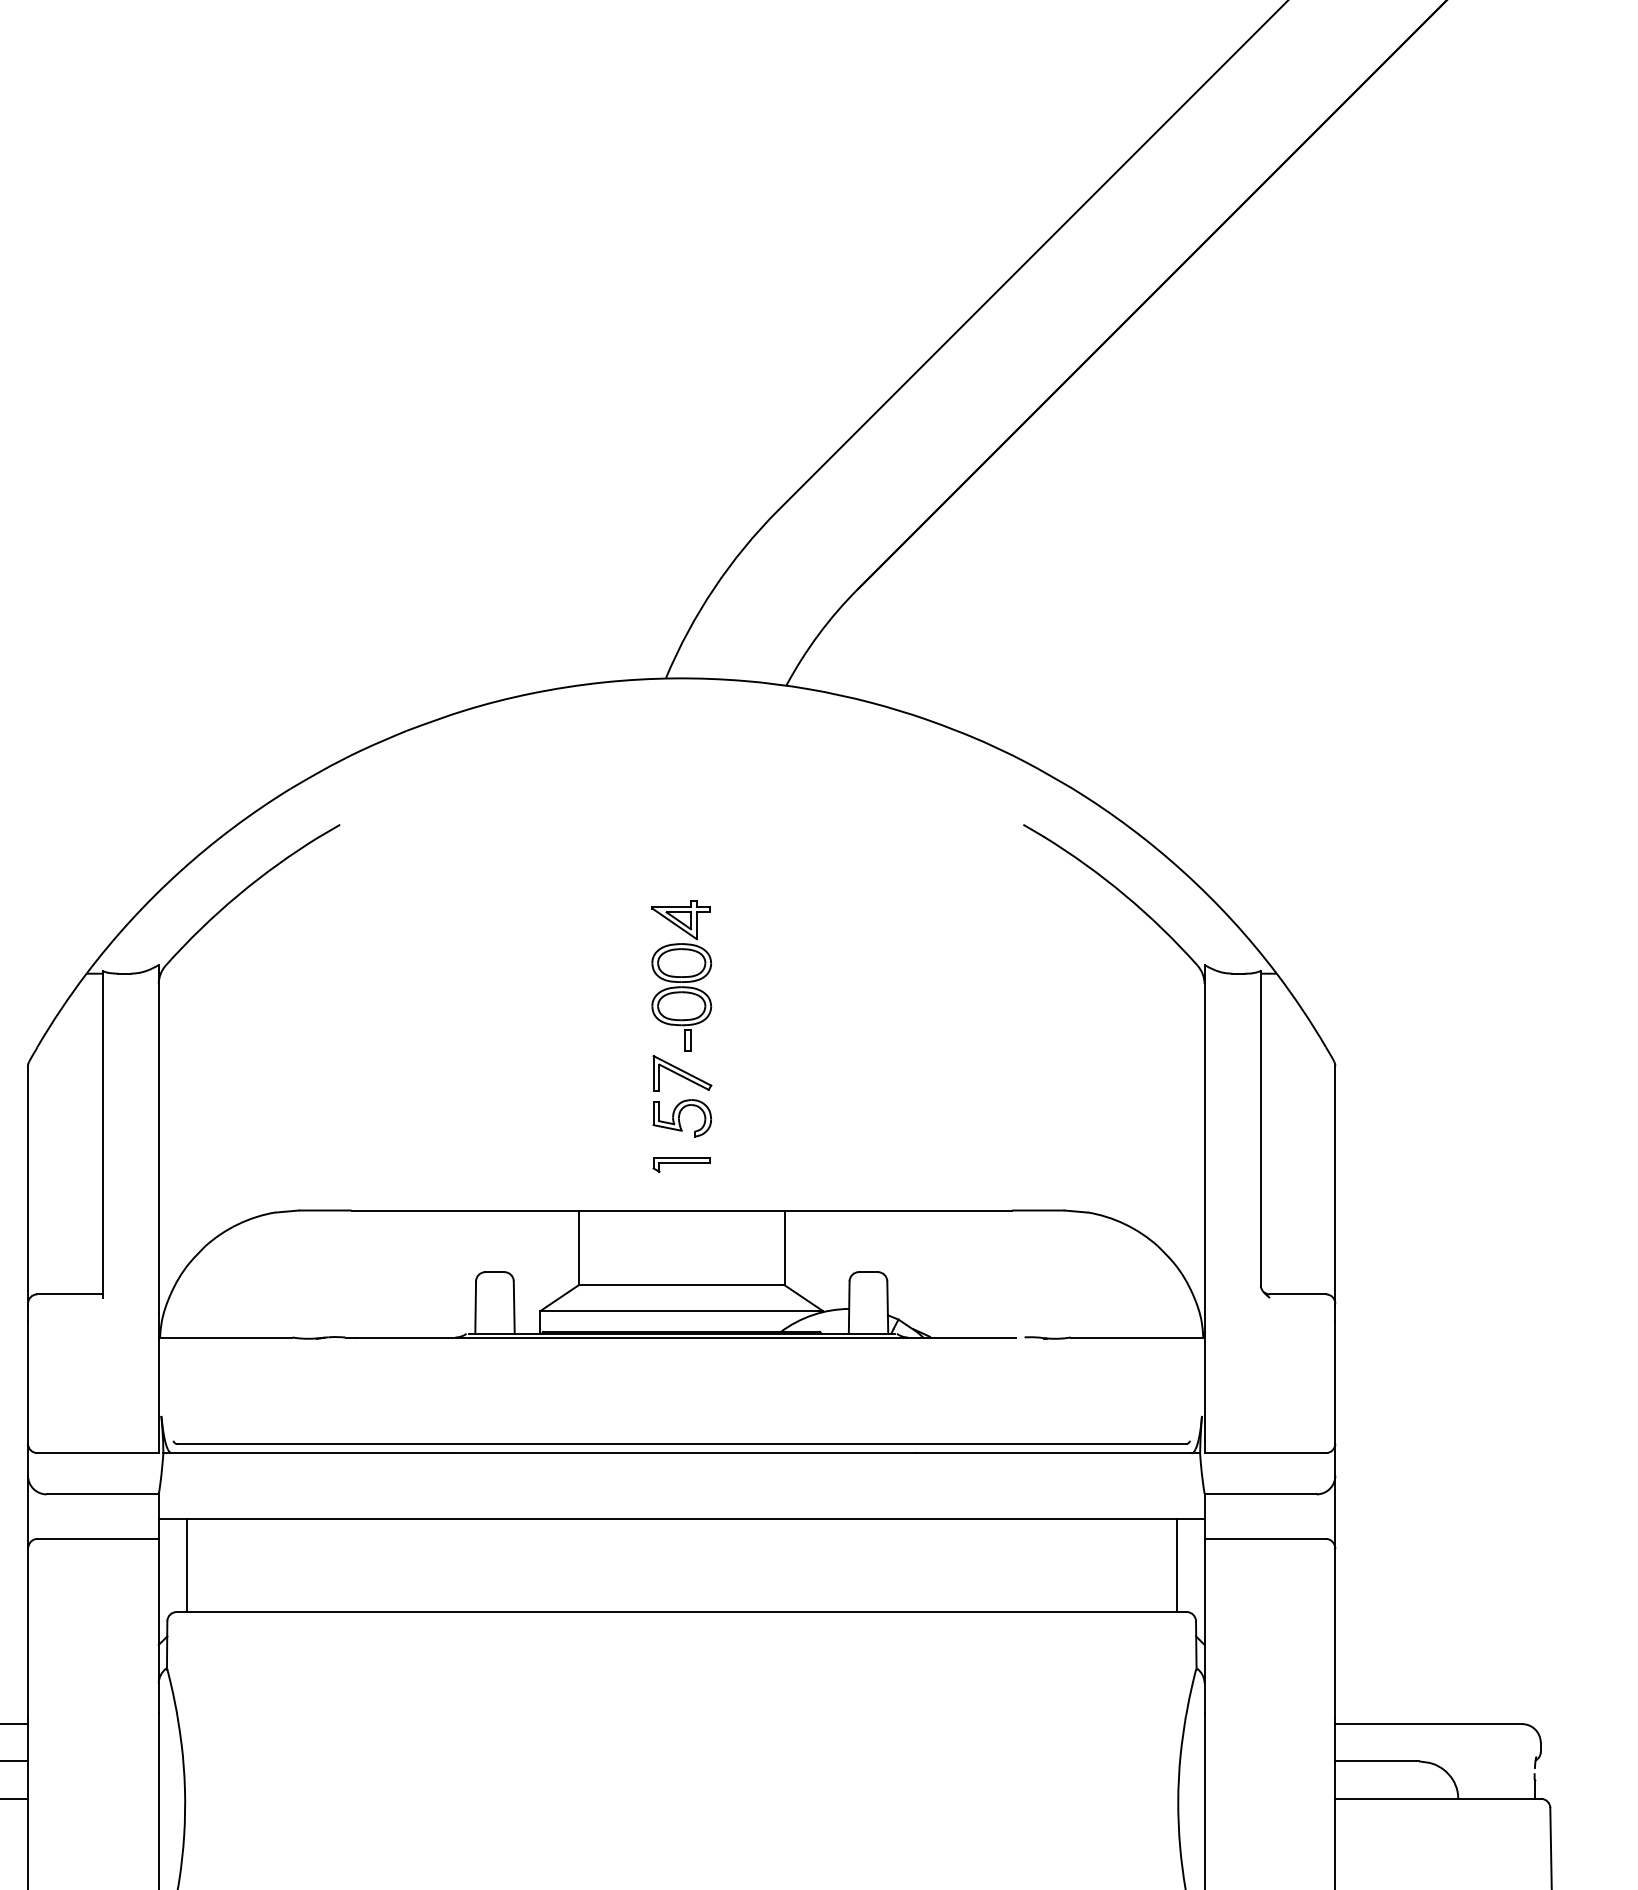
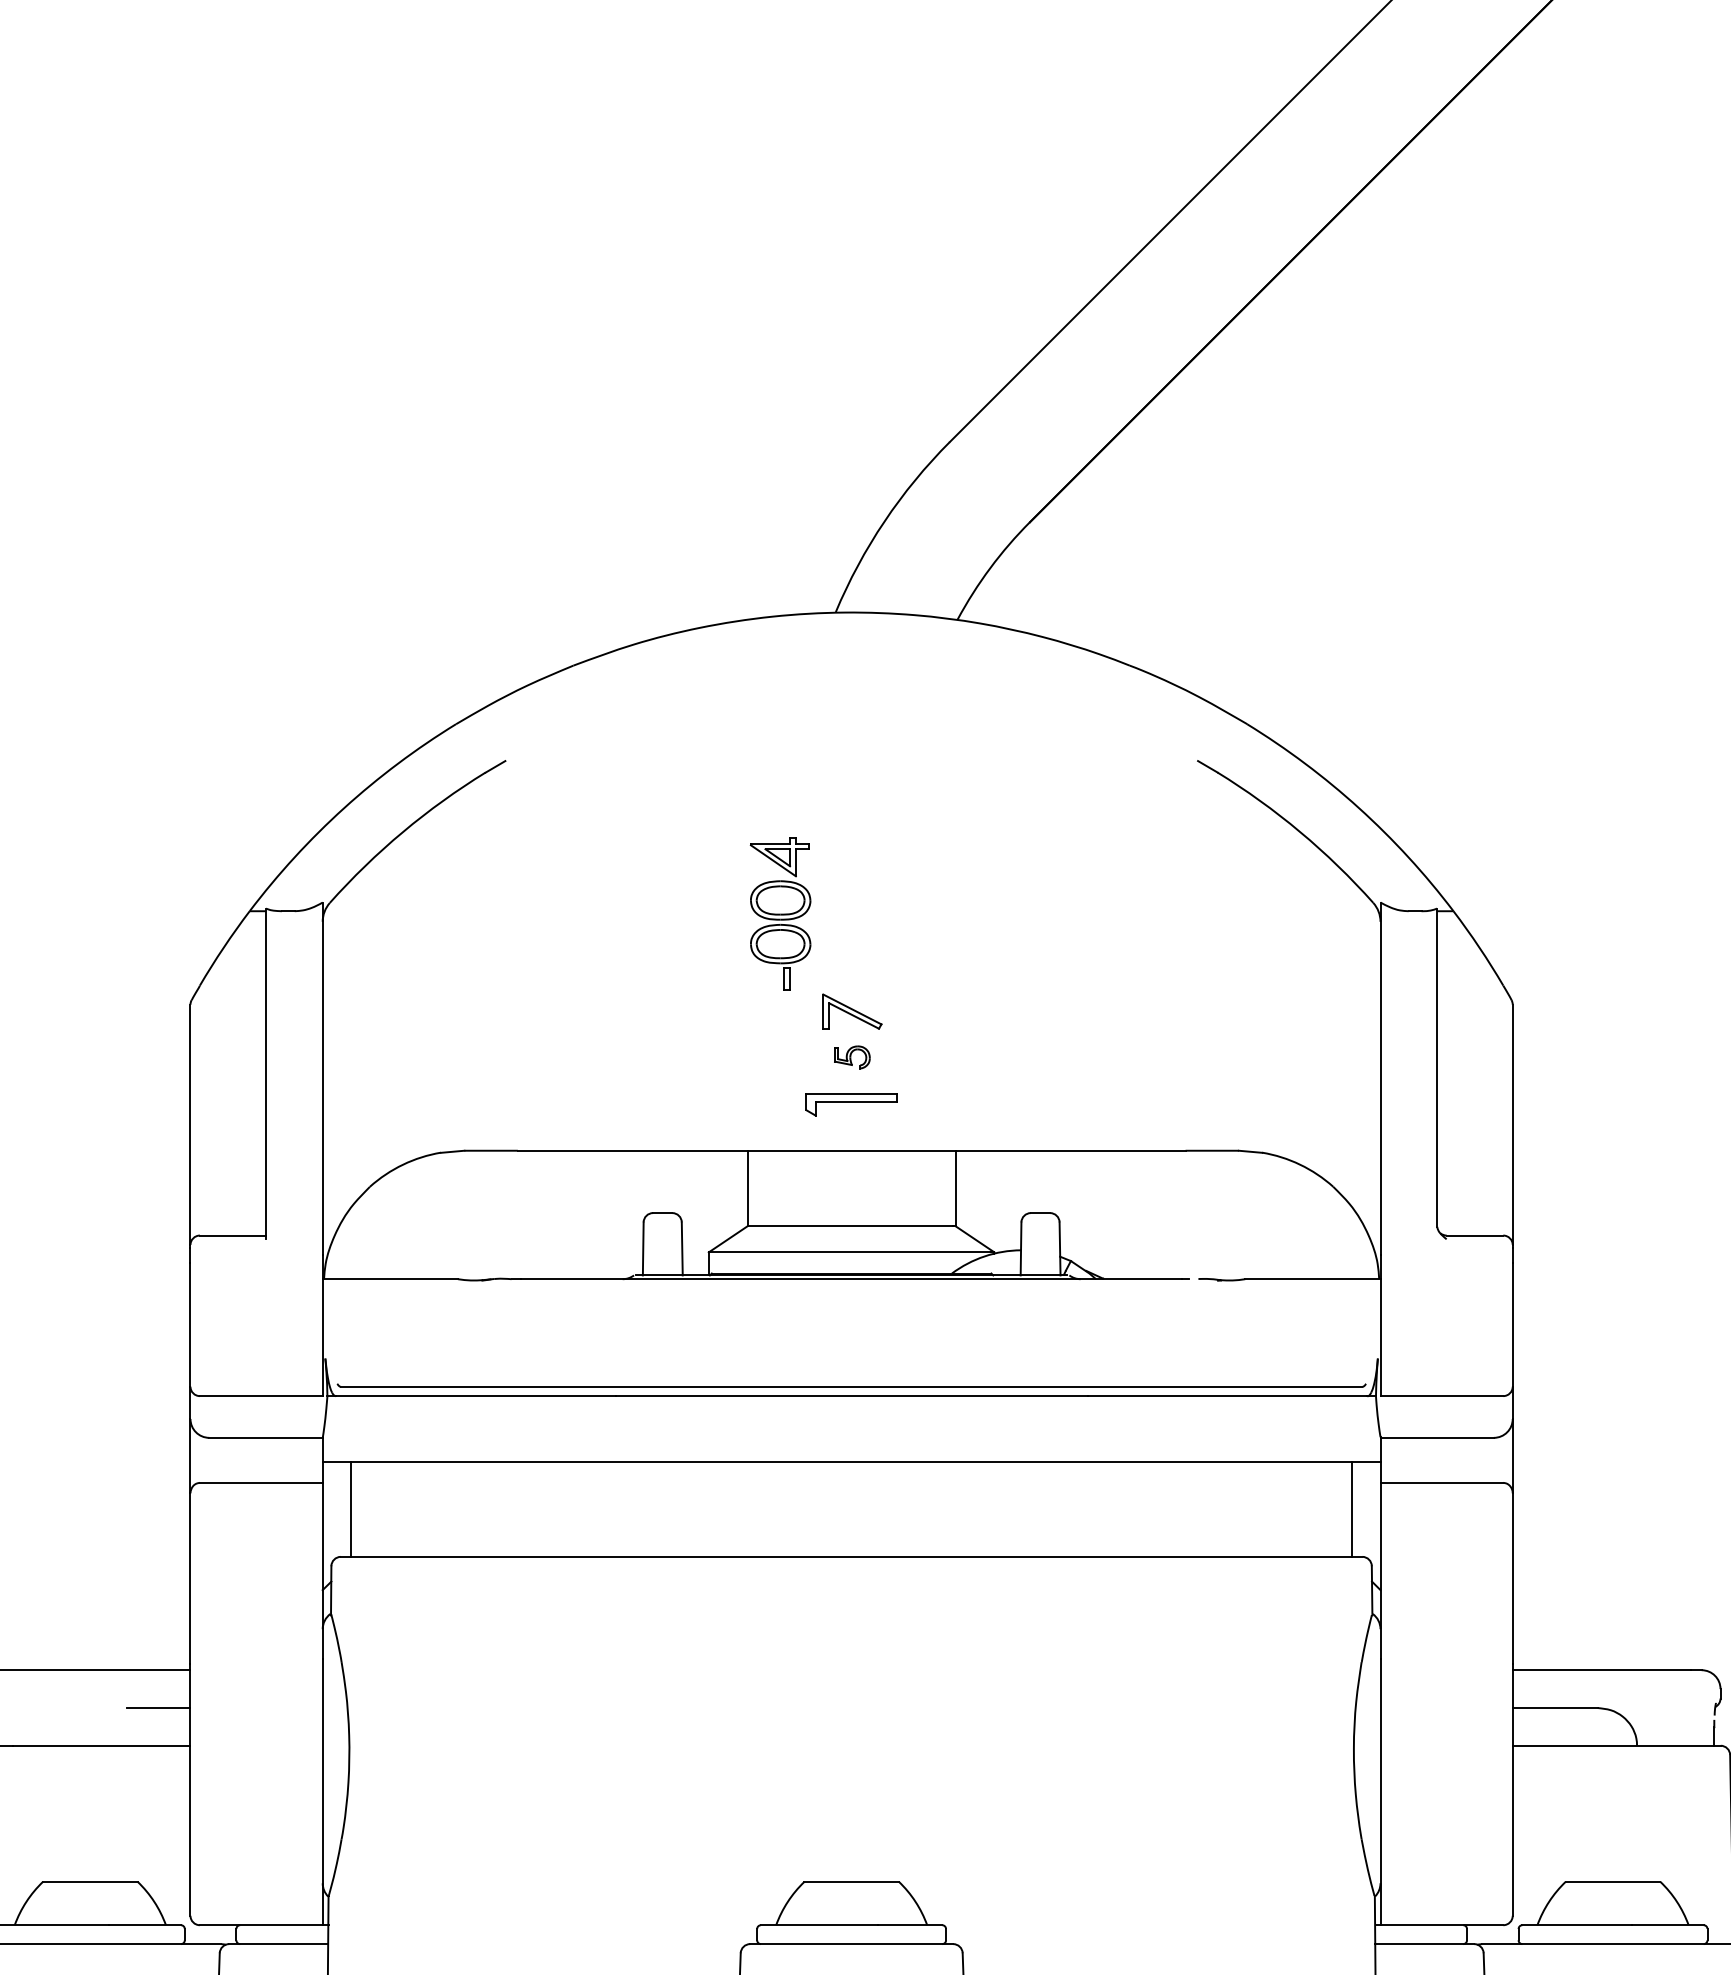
part: (681, 975) -> (780, 913), moved
part: (682, 1118) -> (852, 1057), size x0.6
part: (681, 1164) -> (851, 1104), size x1.6

